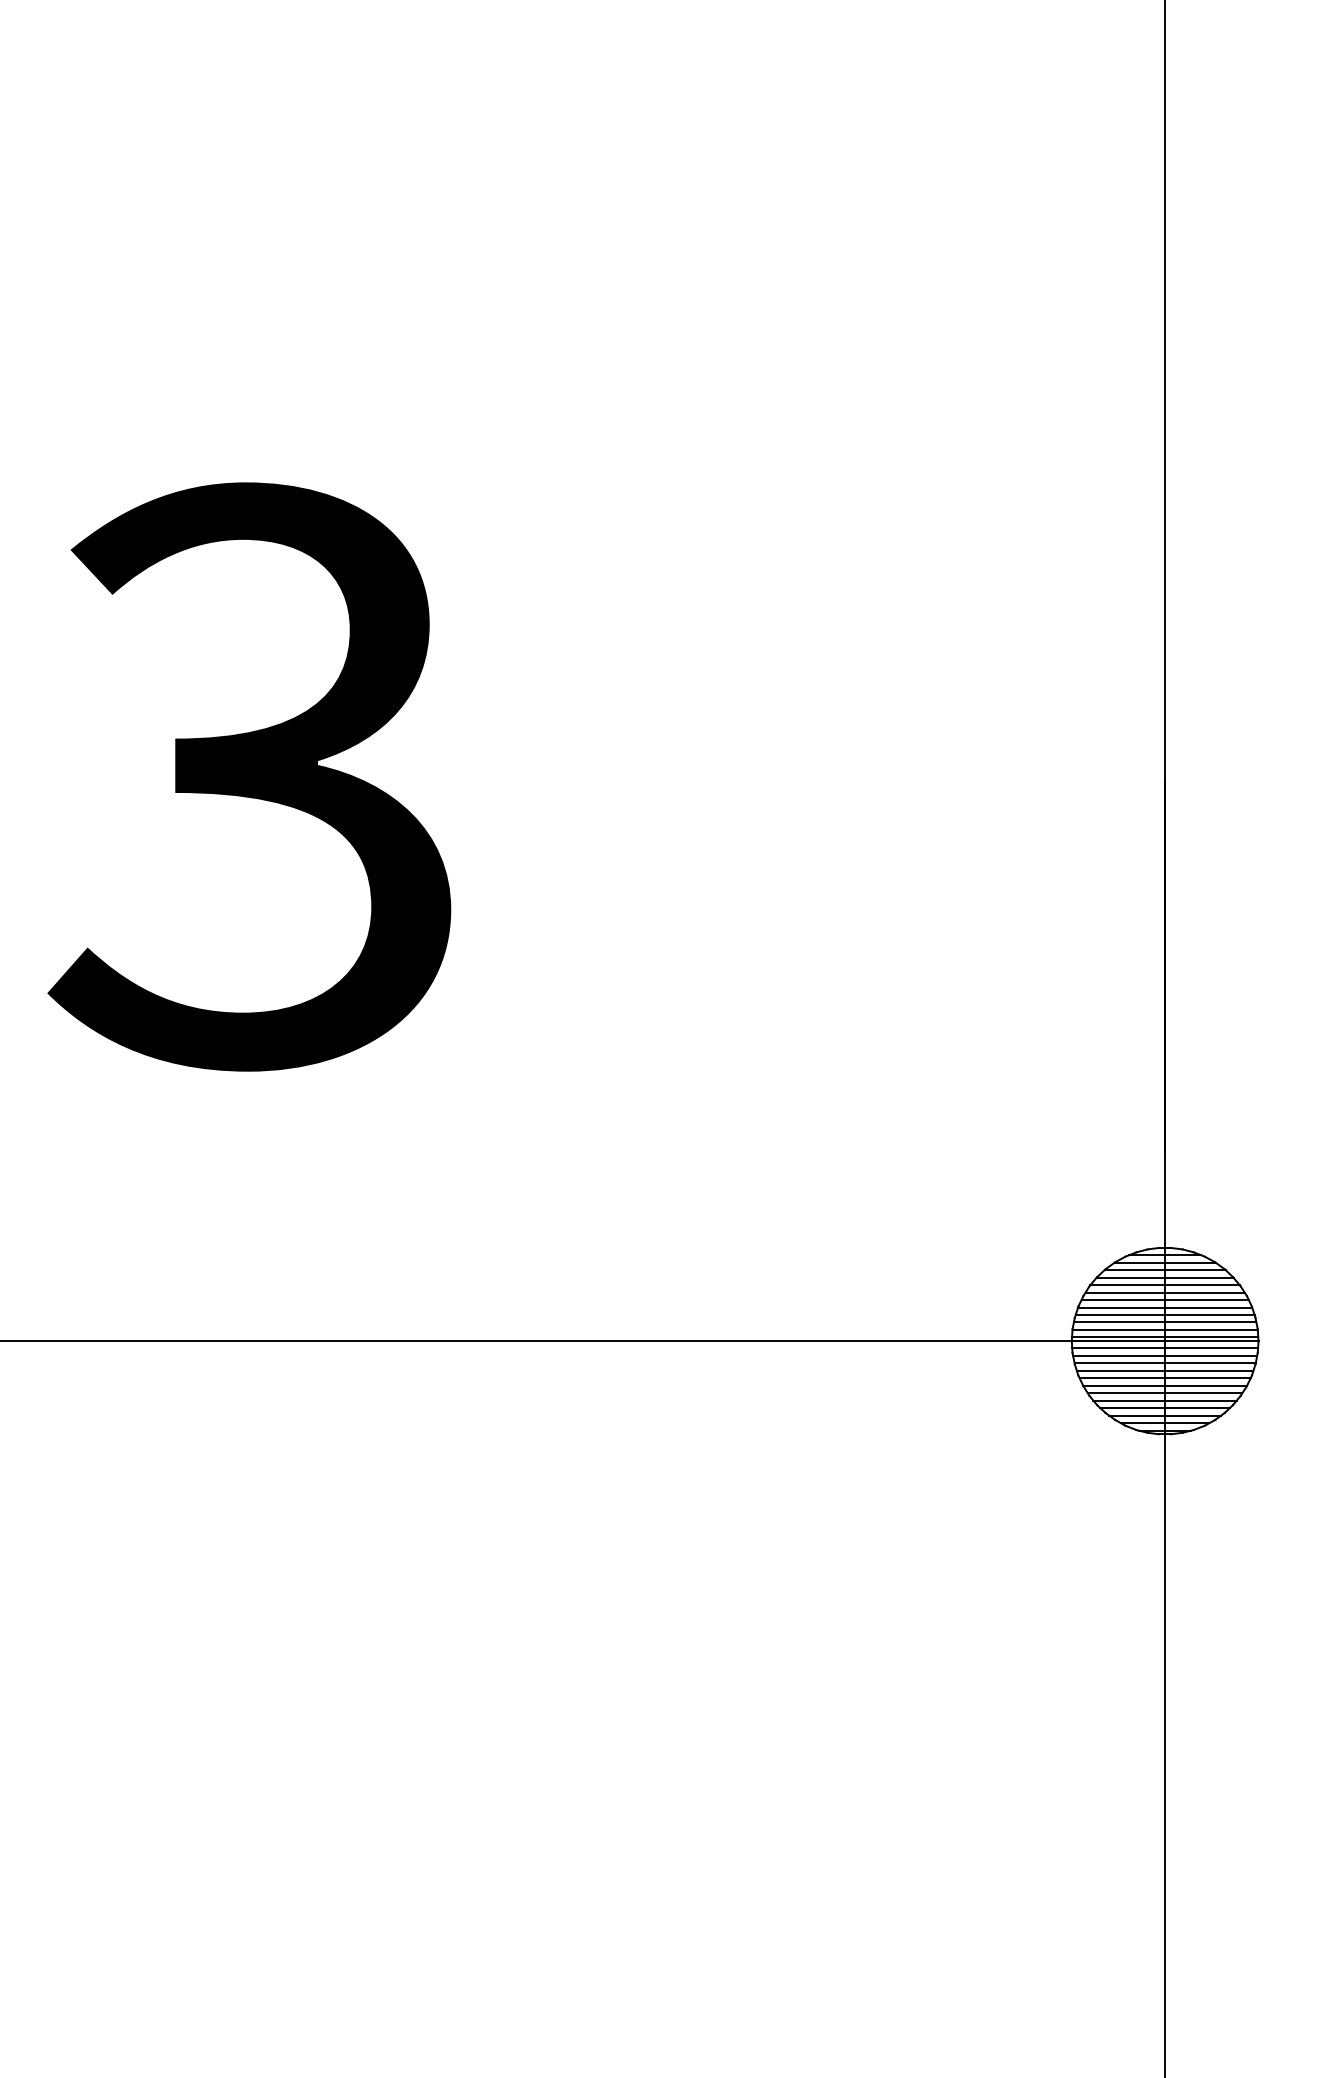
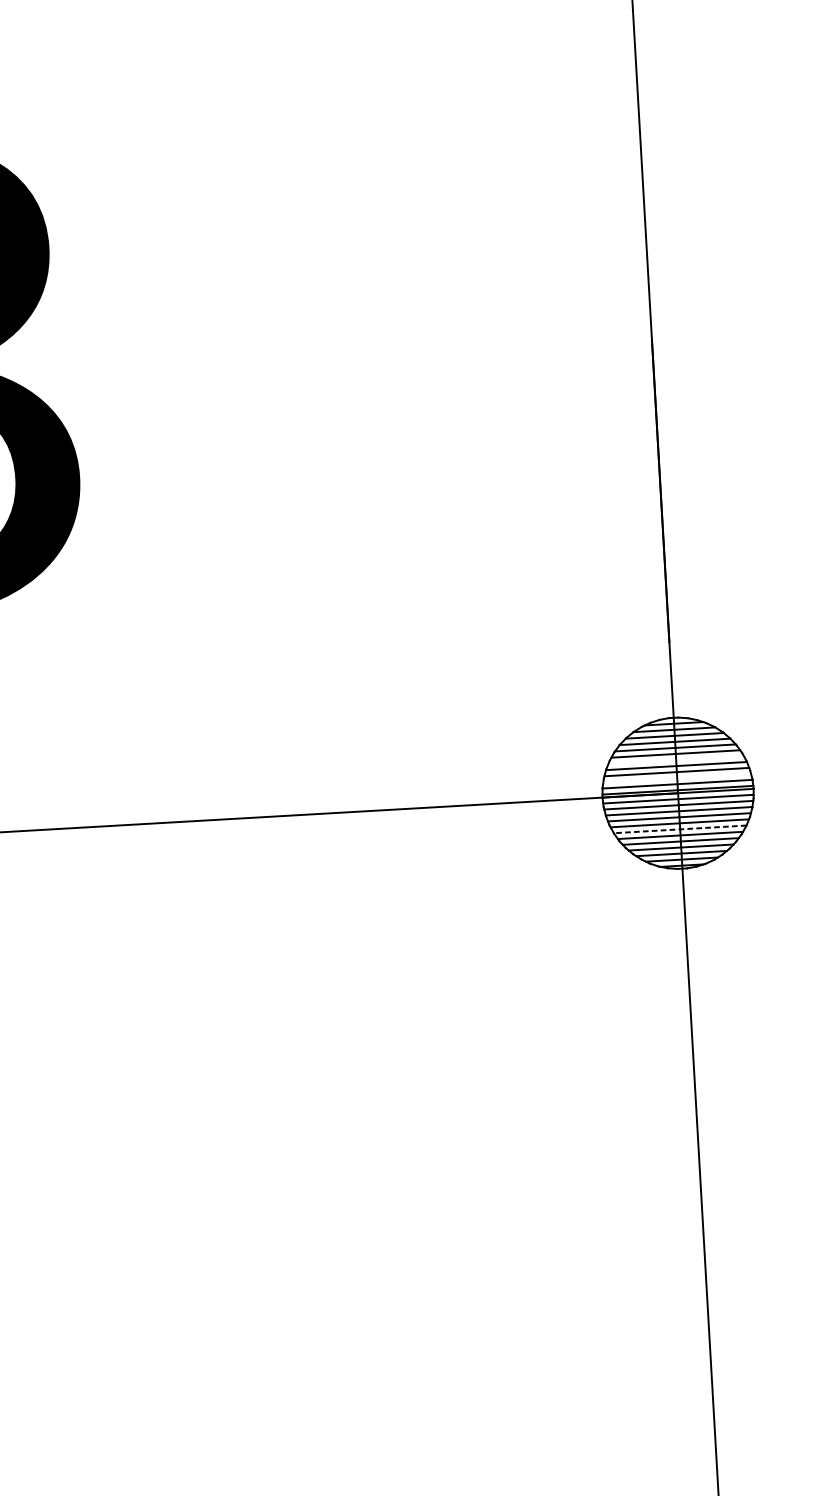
line: (1164, 1300) -> (675, 760), removed
line: (1164, 1322) -> (676, 778), removed
line: (1165, 1385) -> (680, 829), solid -> dashed

